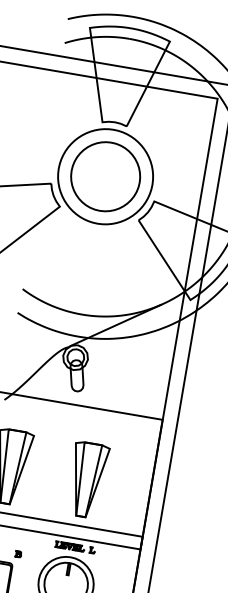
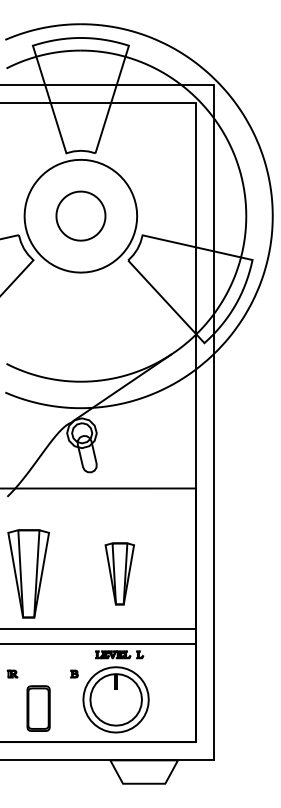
part: (105, 176) -> (80, 215), size x0.6
part: (86, 479) -> (119, 573), size x0.7
part: (18, 553) -> (74, 673), moved

